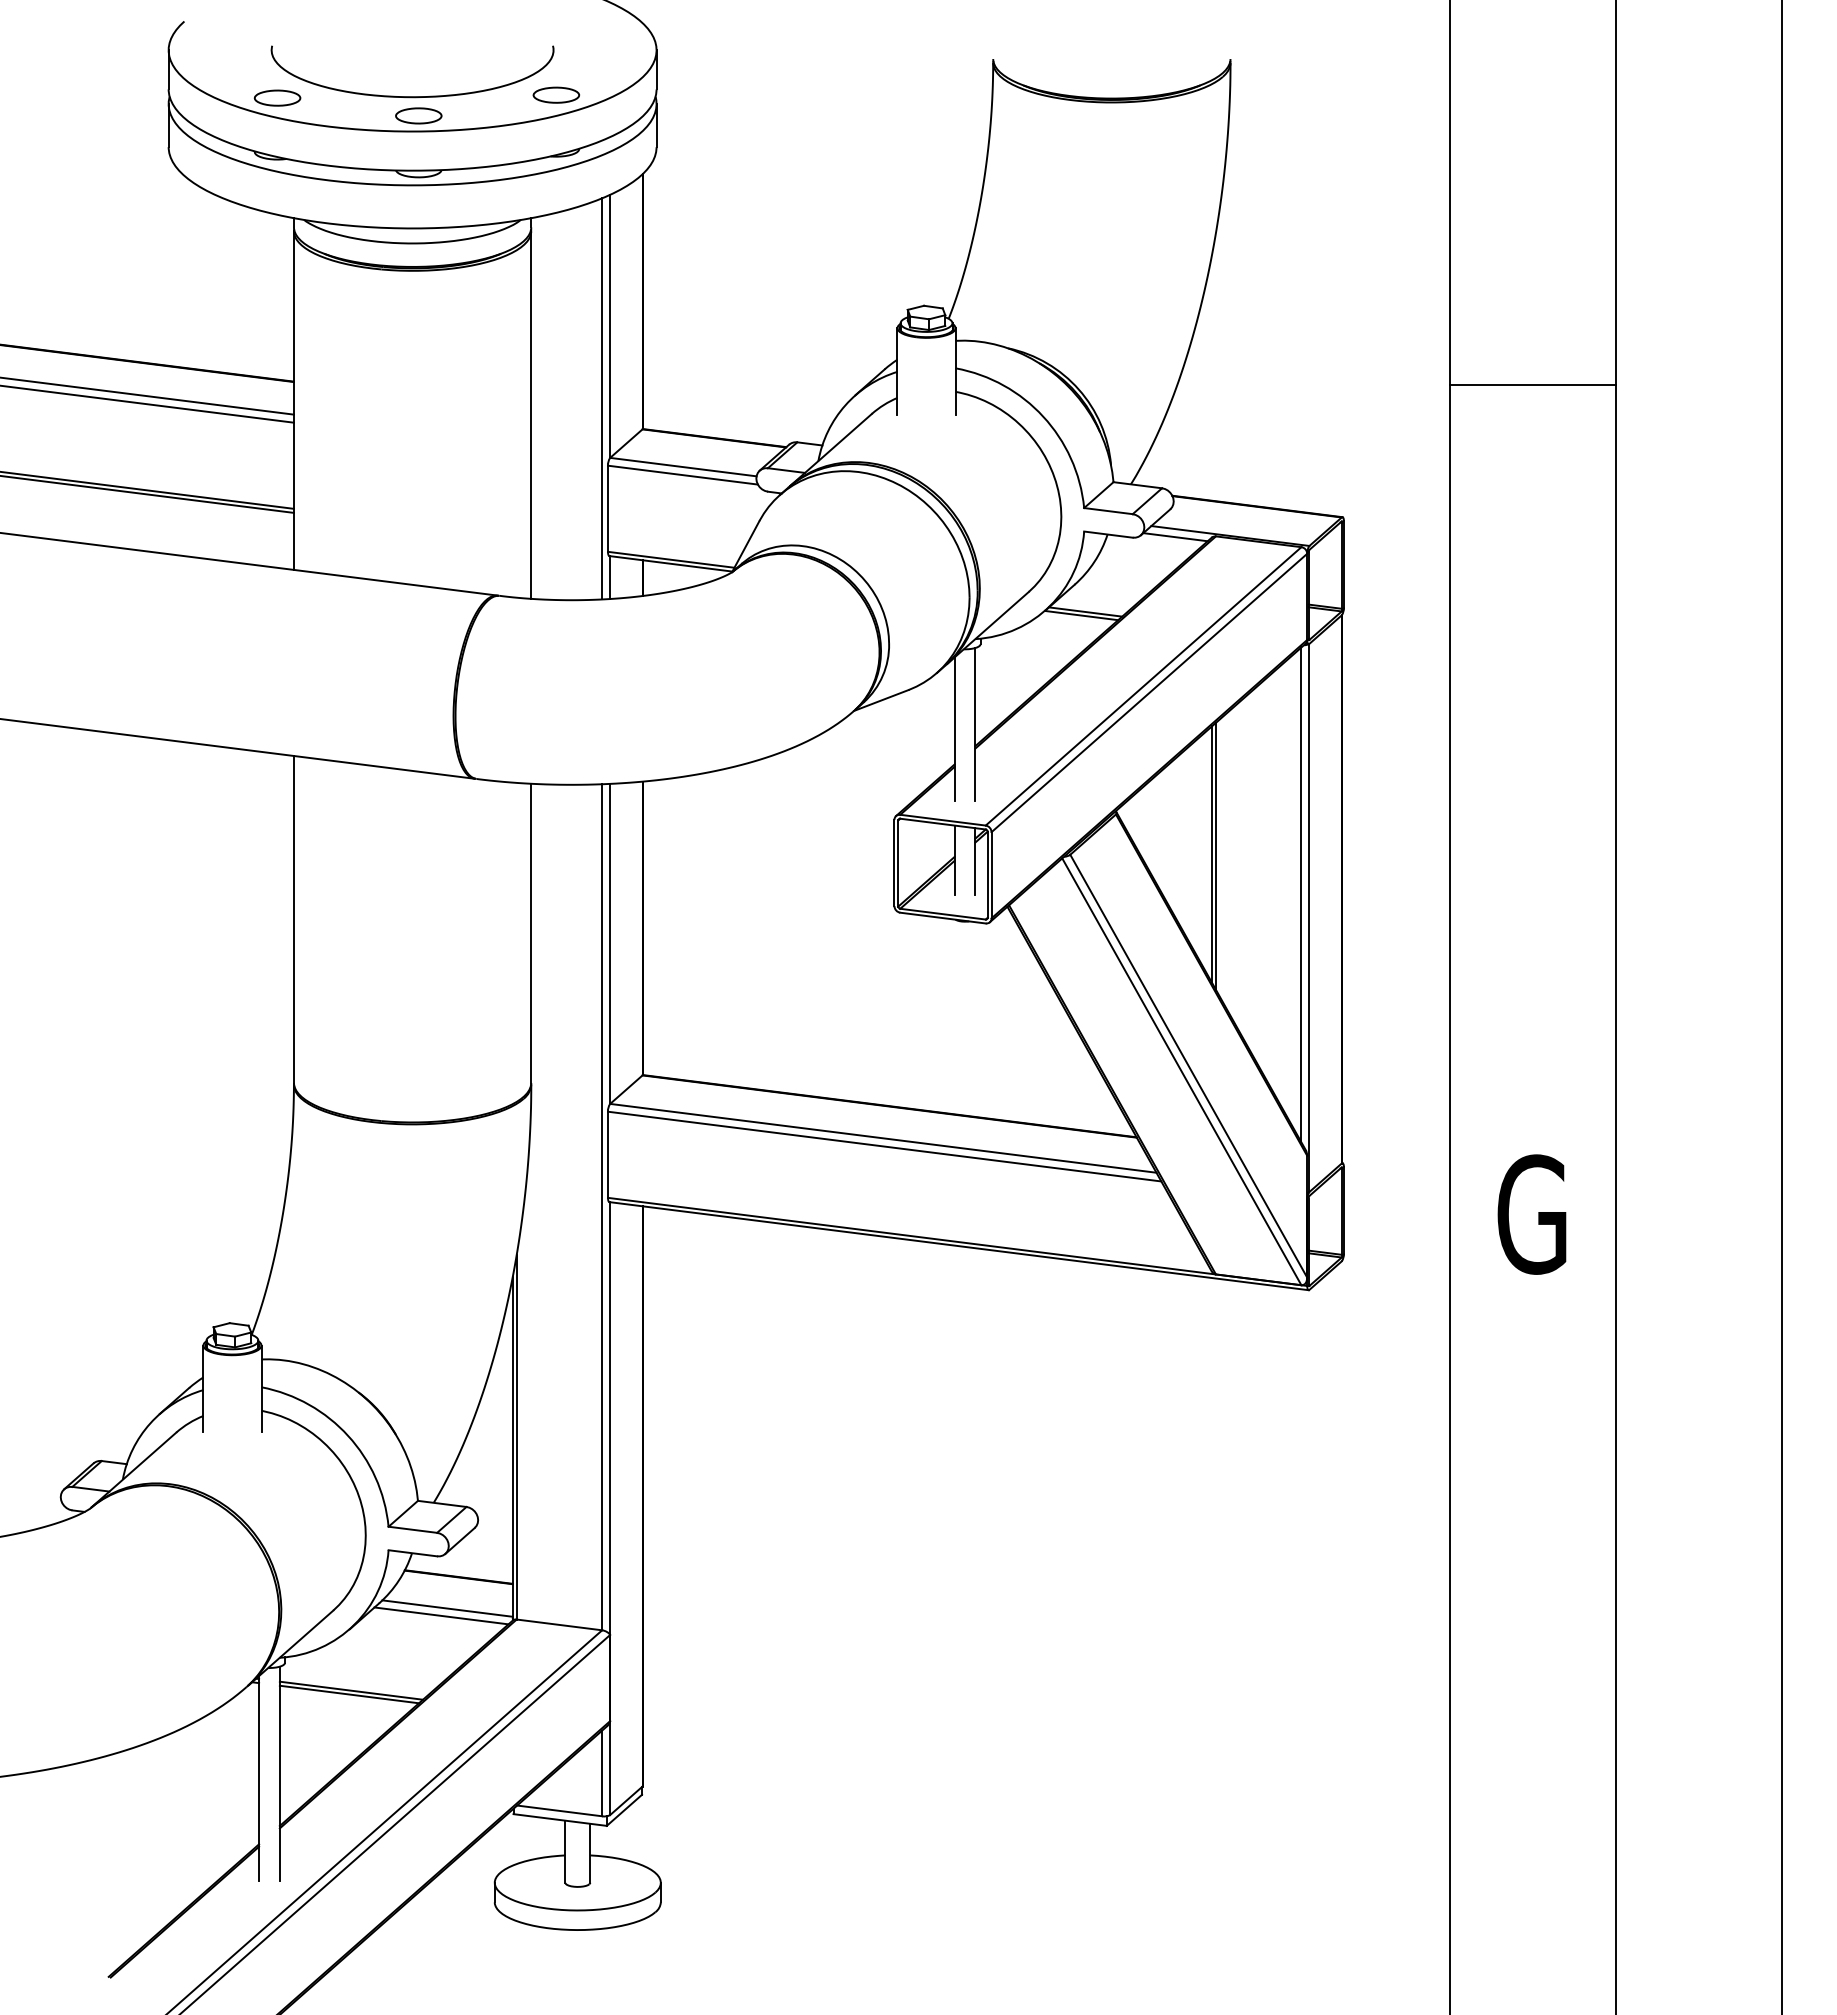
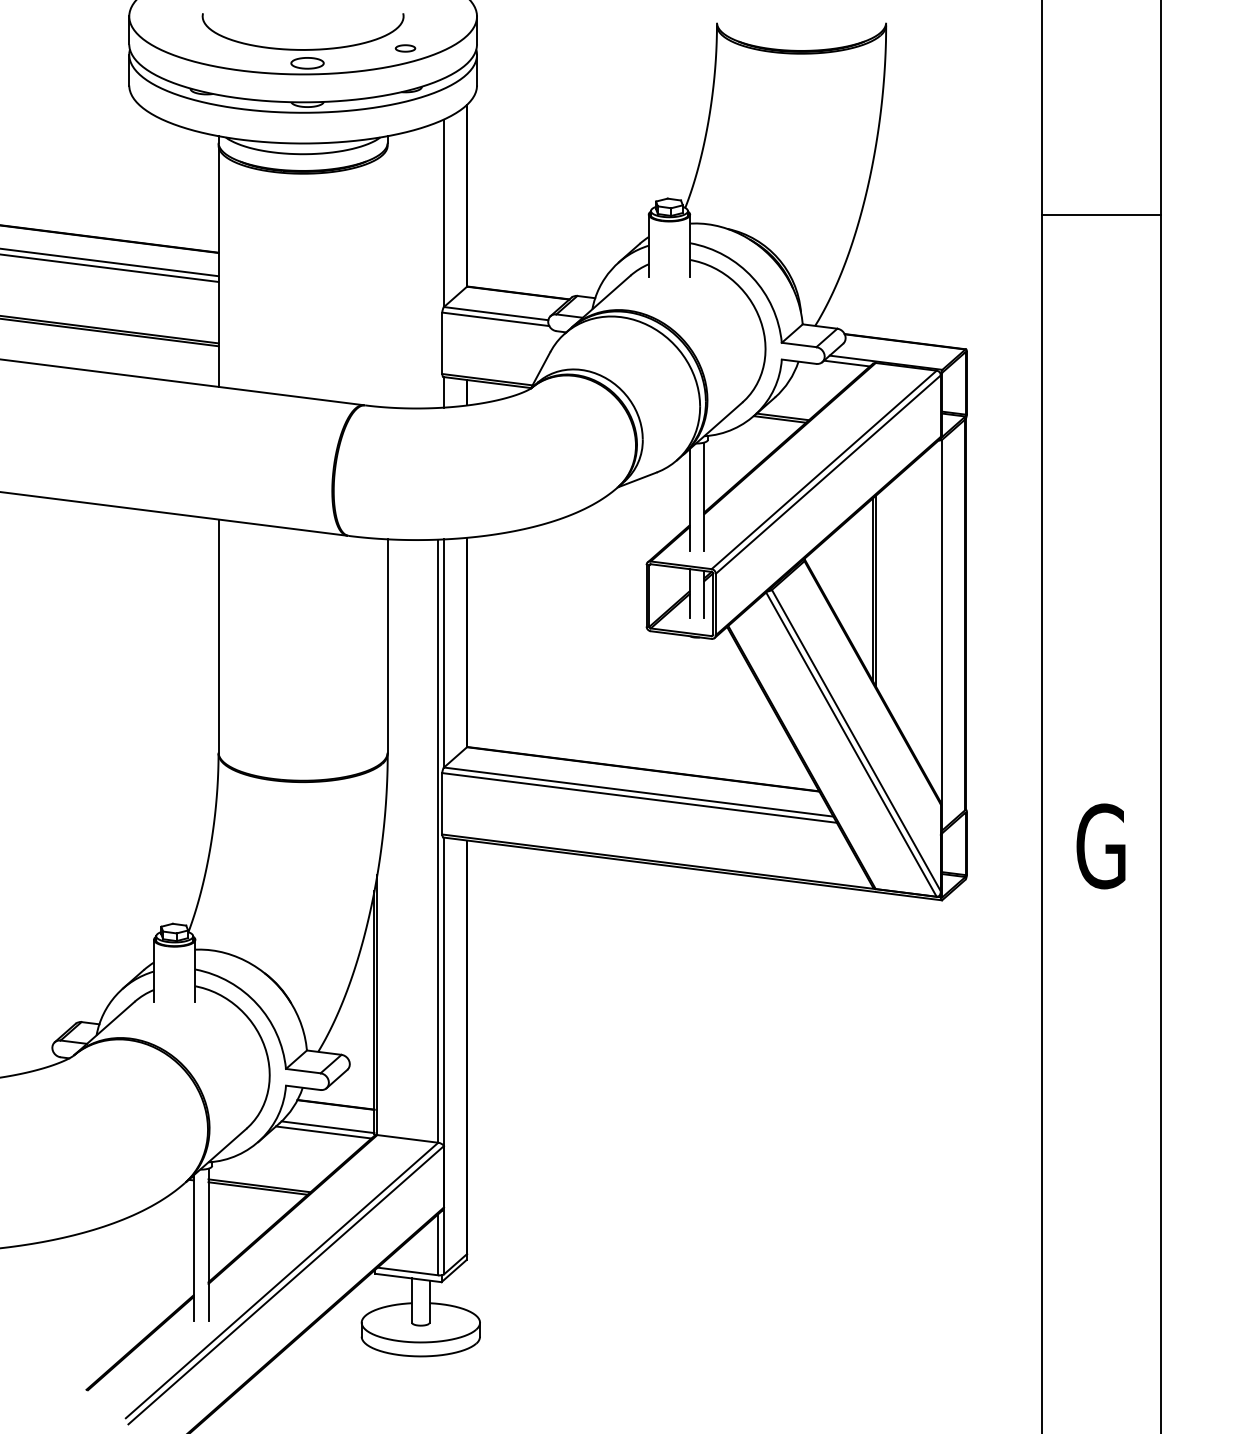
part: (555, 94) -> (404, 48), size x0.6
part: (277, 97) -> (206, 50), removed
line: (1532, 385) -> (1101, 215), moved
line: (602, 398) -> (438, 264), removed
line: (531, 414) -> (387, 276), removed
line: (1301, 894) -> (936, 618), removed

